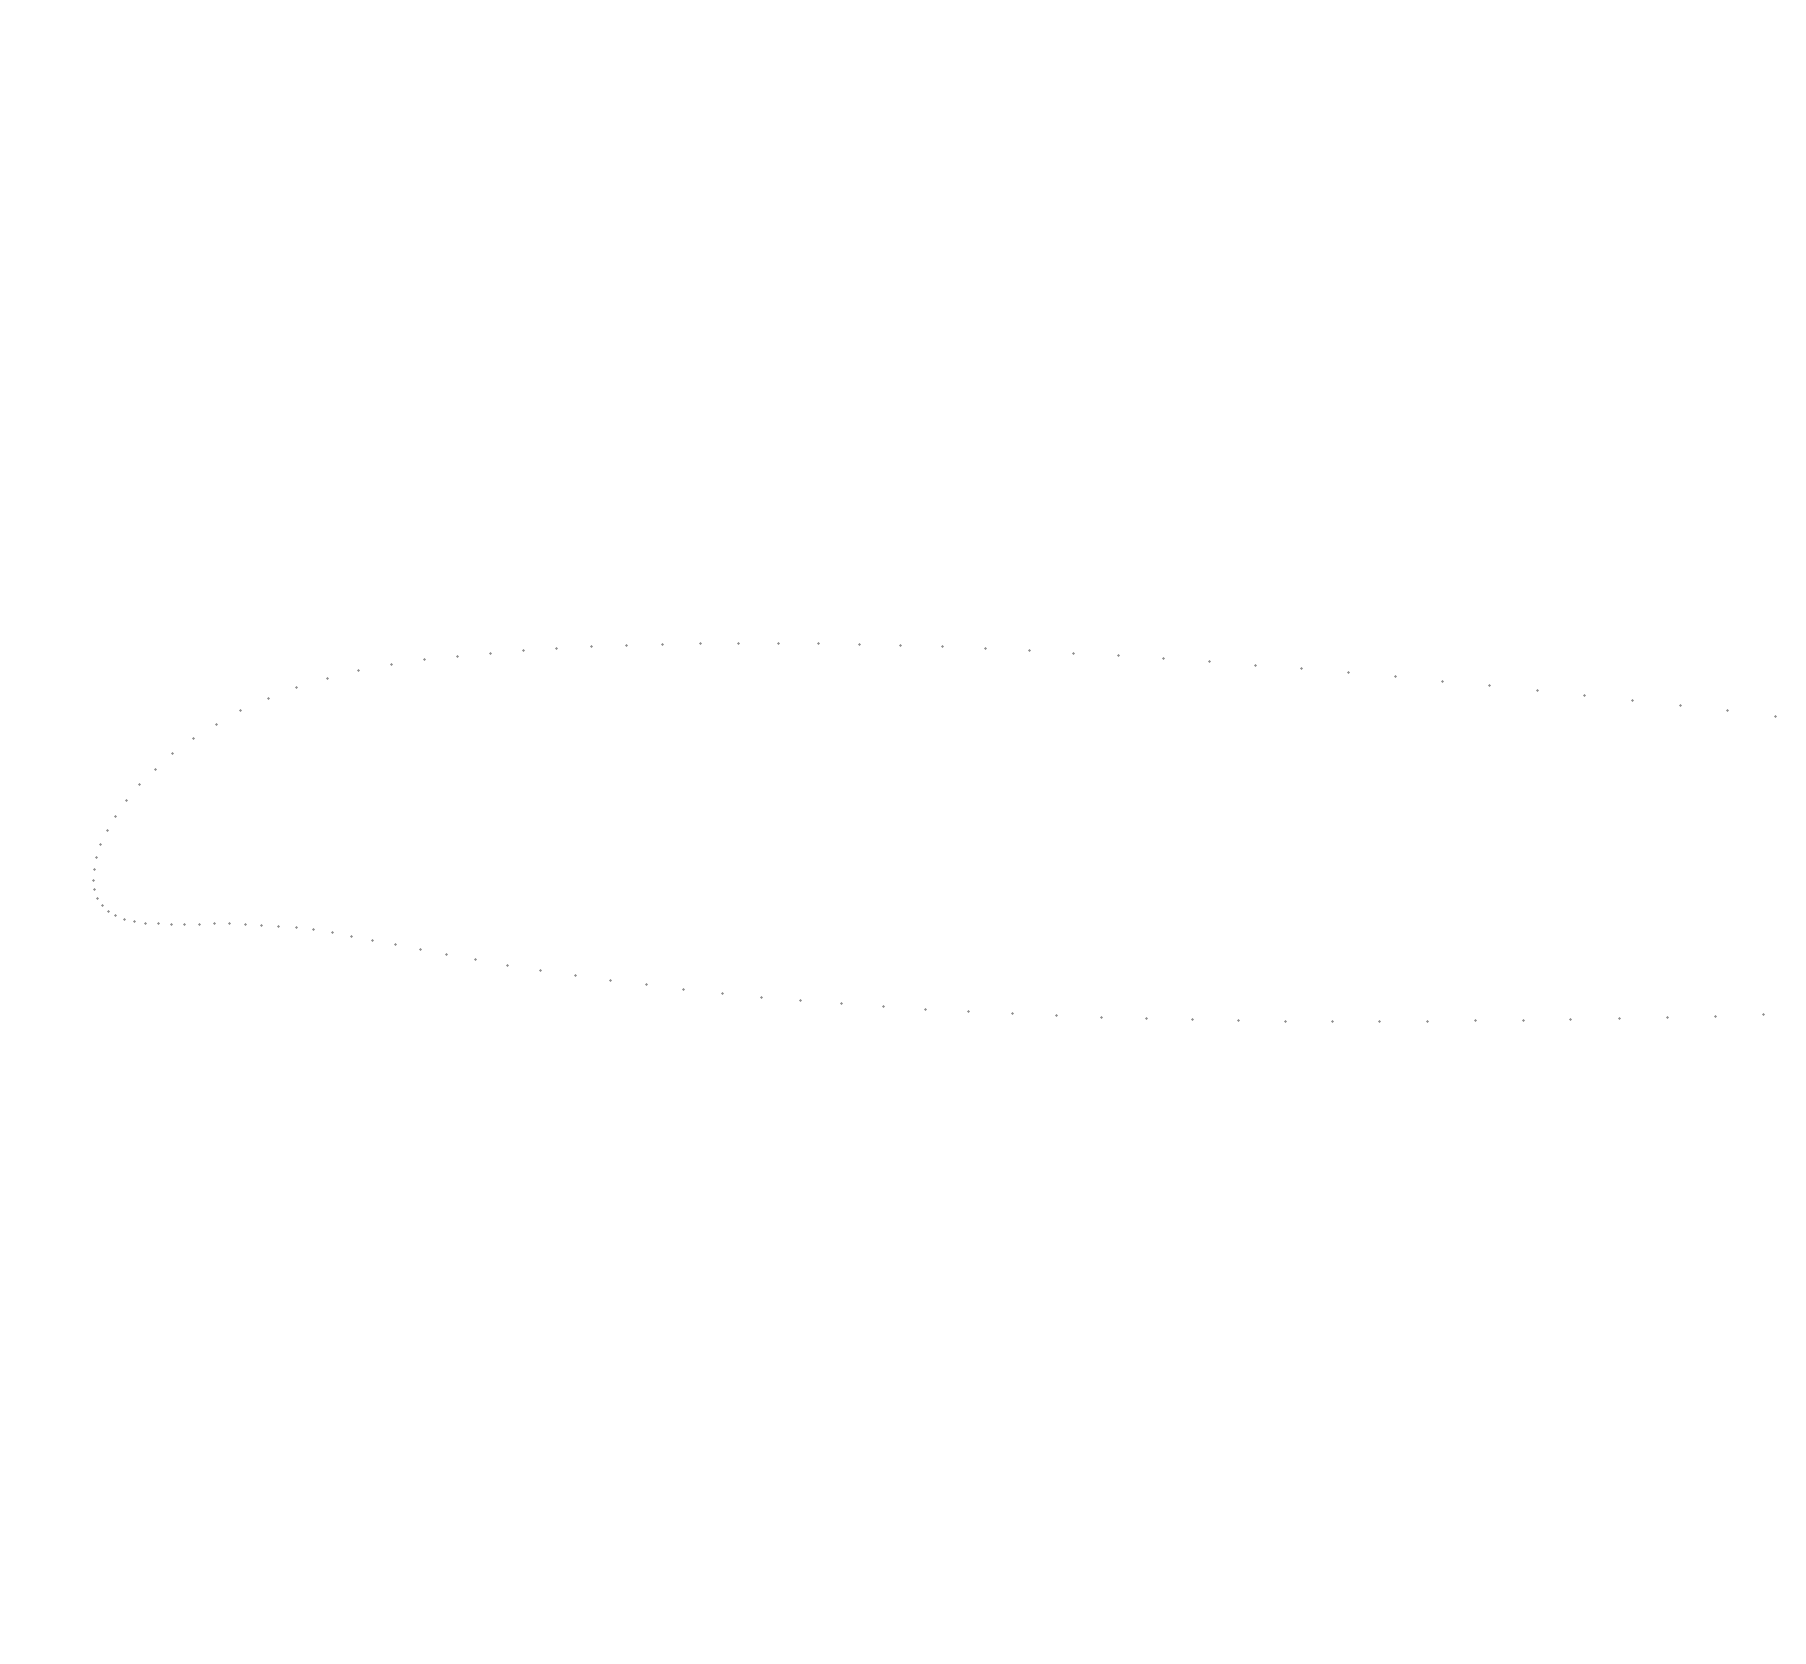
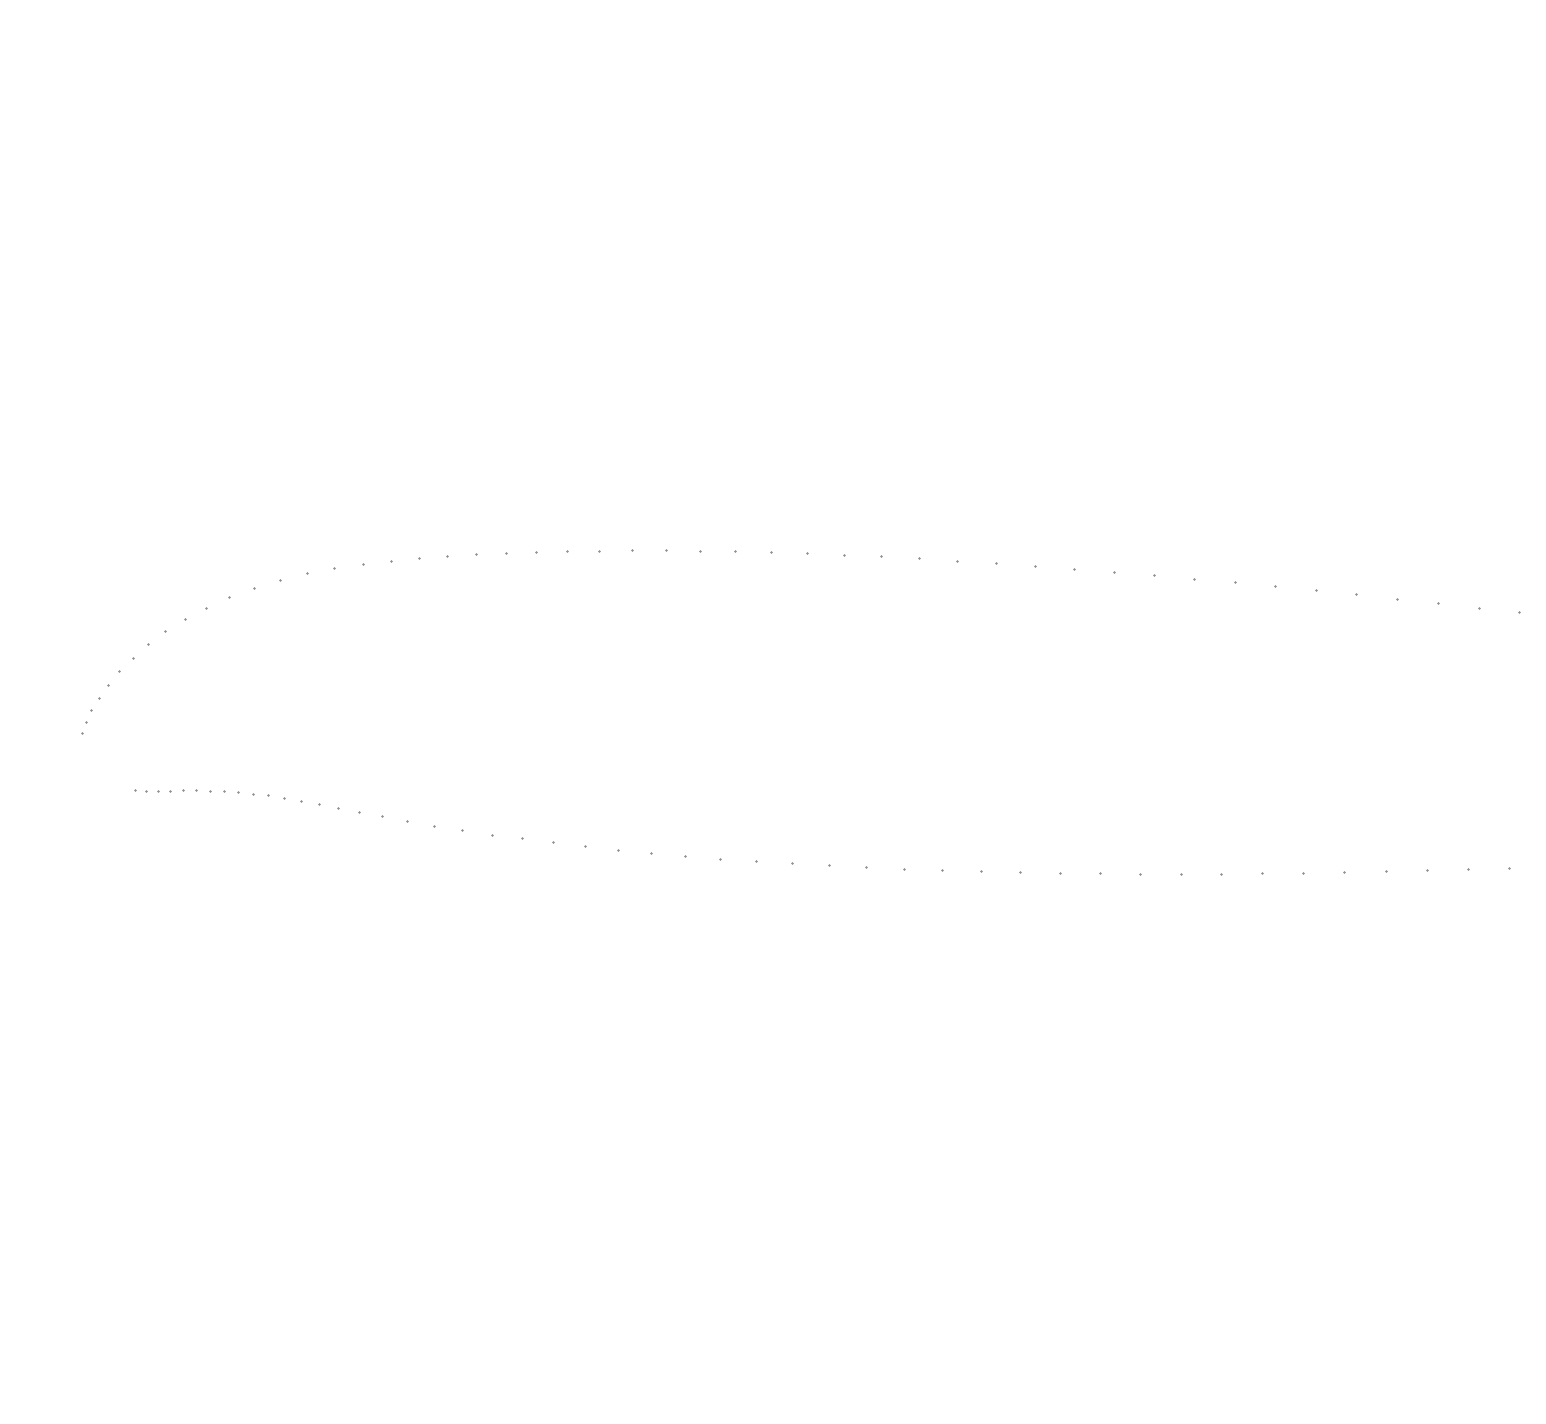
part: (109, 909) -> (93, 778), removed

